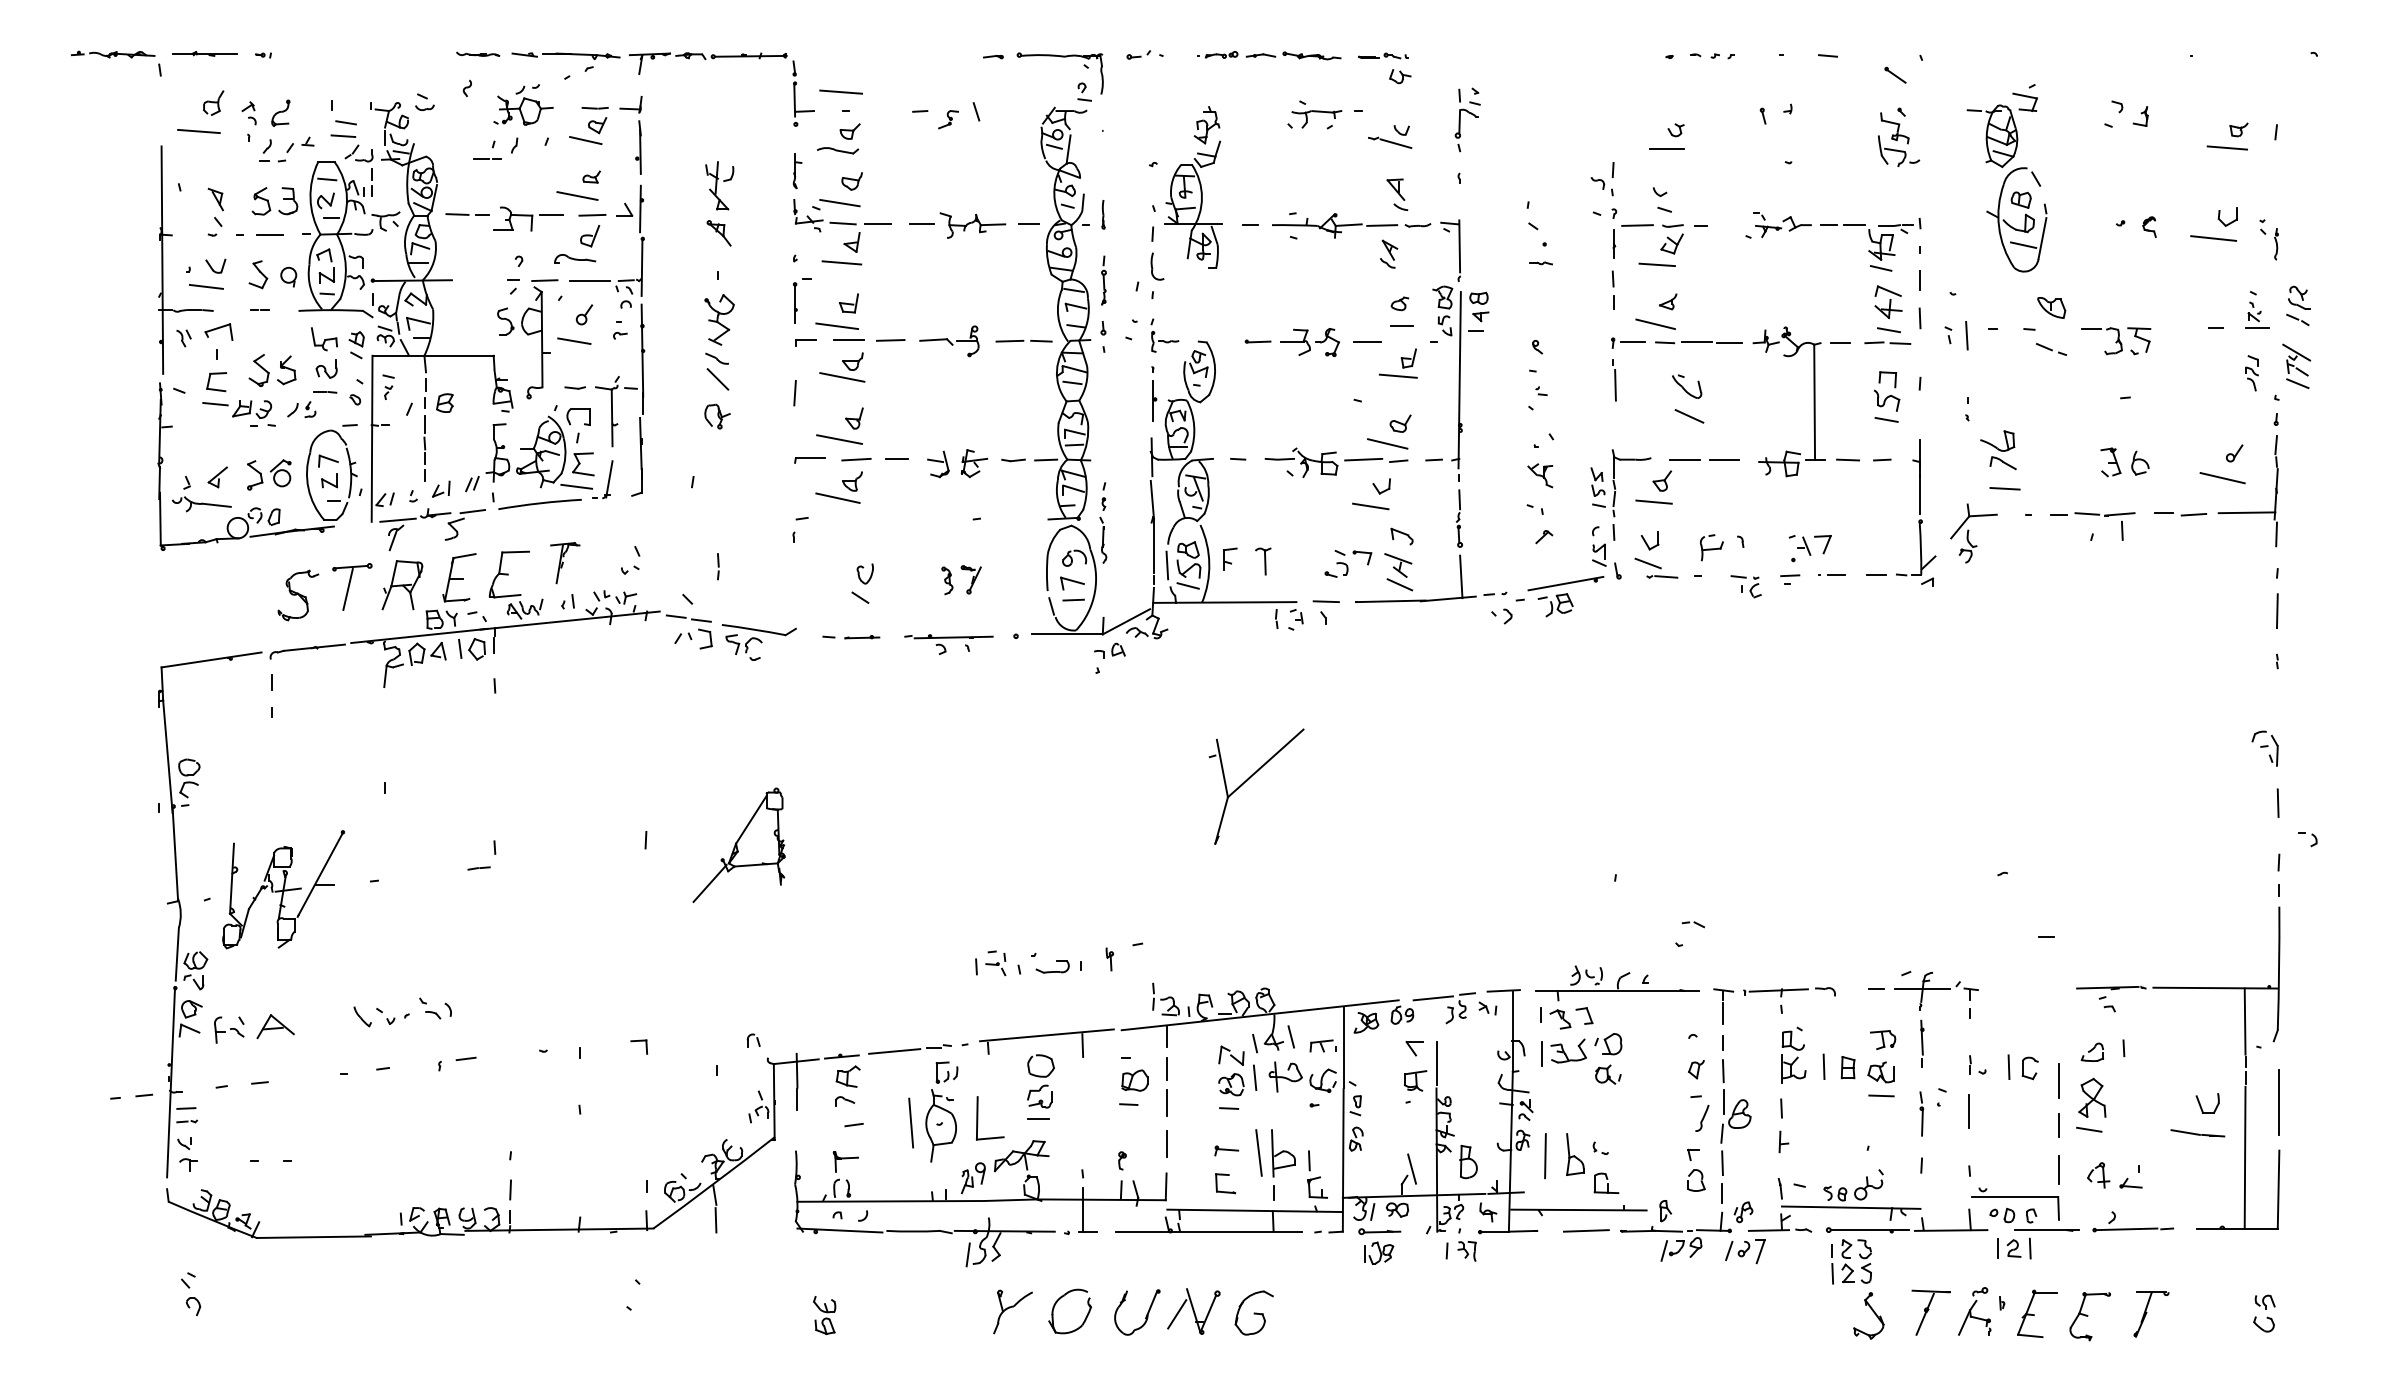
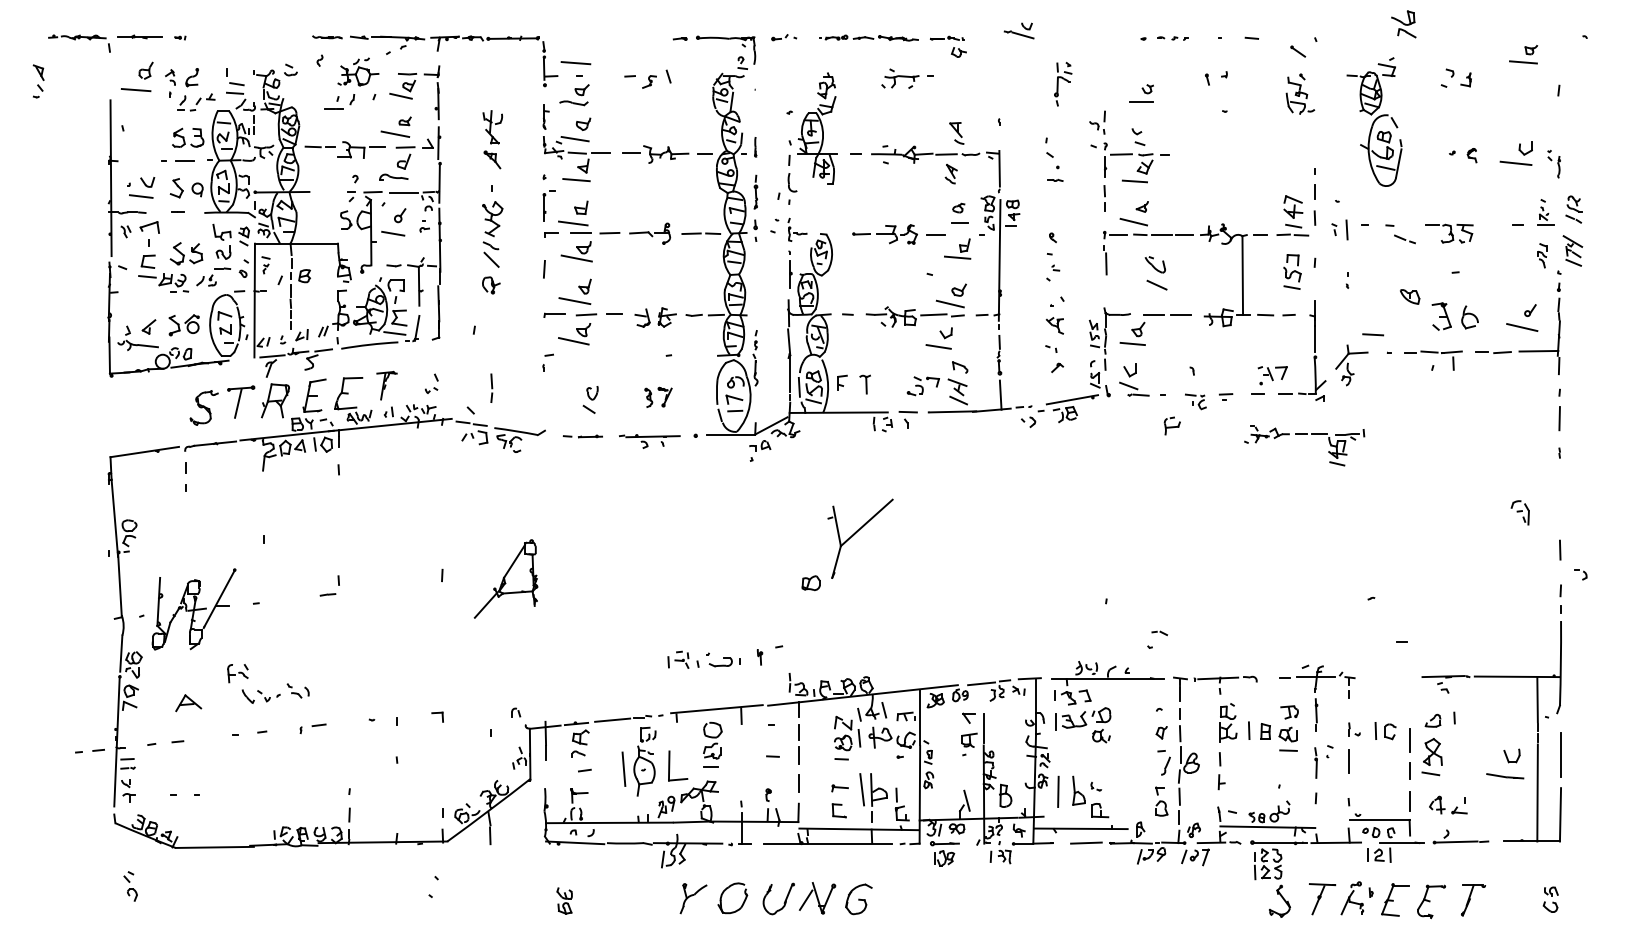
part: (1468, 120) -> (1063, 84), moved
part: (1389, 136) -> (1018, 30), moved
part: (2227, 136) -> (1523, 54), moved
part: (215, 212) -> (38, 81), moved
part: (1833, 225) -> (1304, 434), moved
part: (2052, 307) -> (1410, 296), moved
part: (1998, 450) -> (1403, 24), moved
part: (2125, 462) -> (1455, 316), size x1.4
part: (1710, 546) -> (1171, 425), moved
part: (1809, 548) -> (1272, 375), moved
part: (717, 565) -> (491, 387), size x1.6
part: (2263, 748) -> (1519, 512), moved
part: (228, 1029) -> (237, 673), moved
part: (1133, 1081) -> (810, 583), moved

